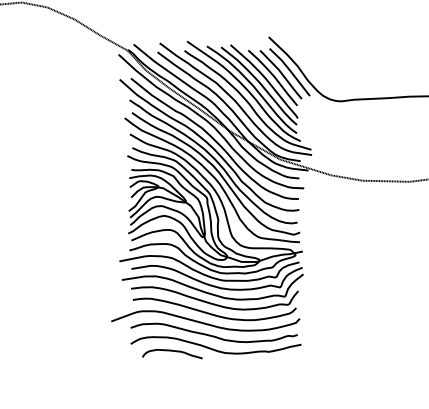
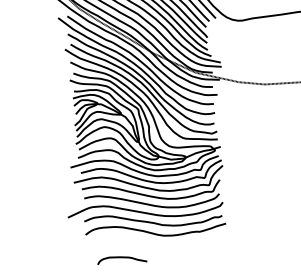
curve: (172, 351) -> (122, 257), moved

